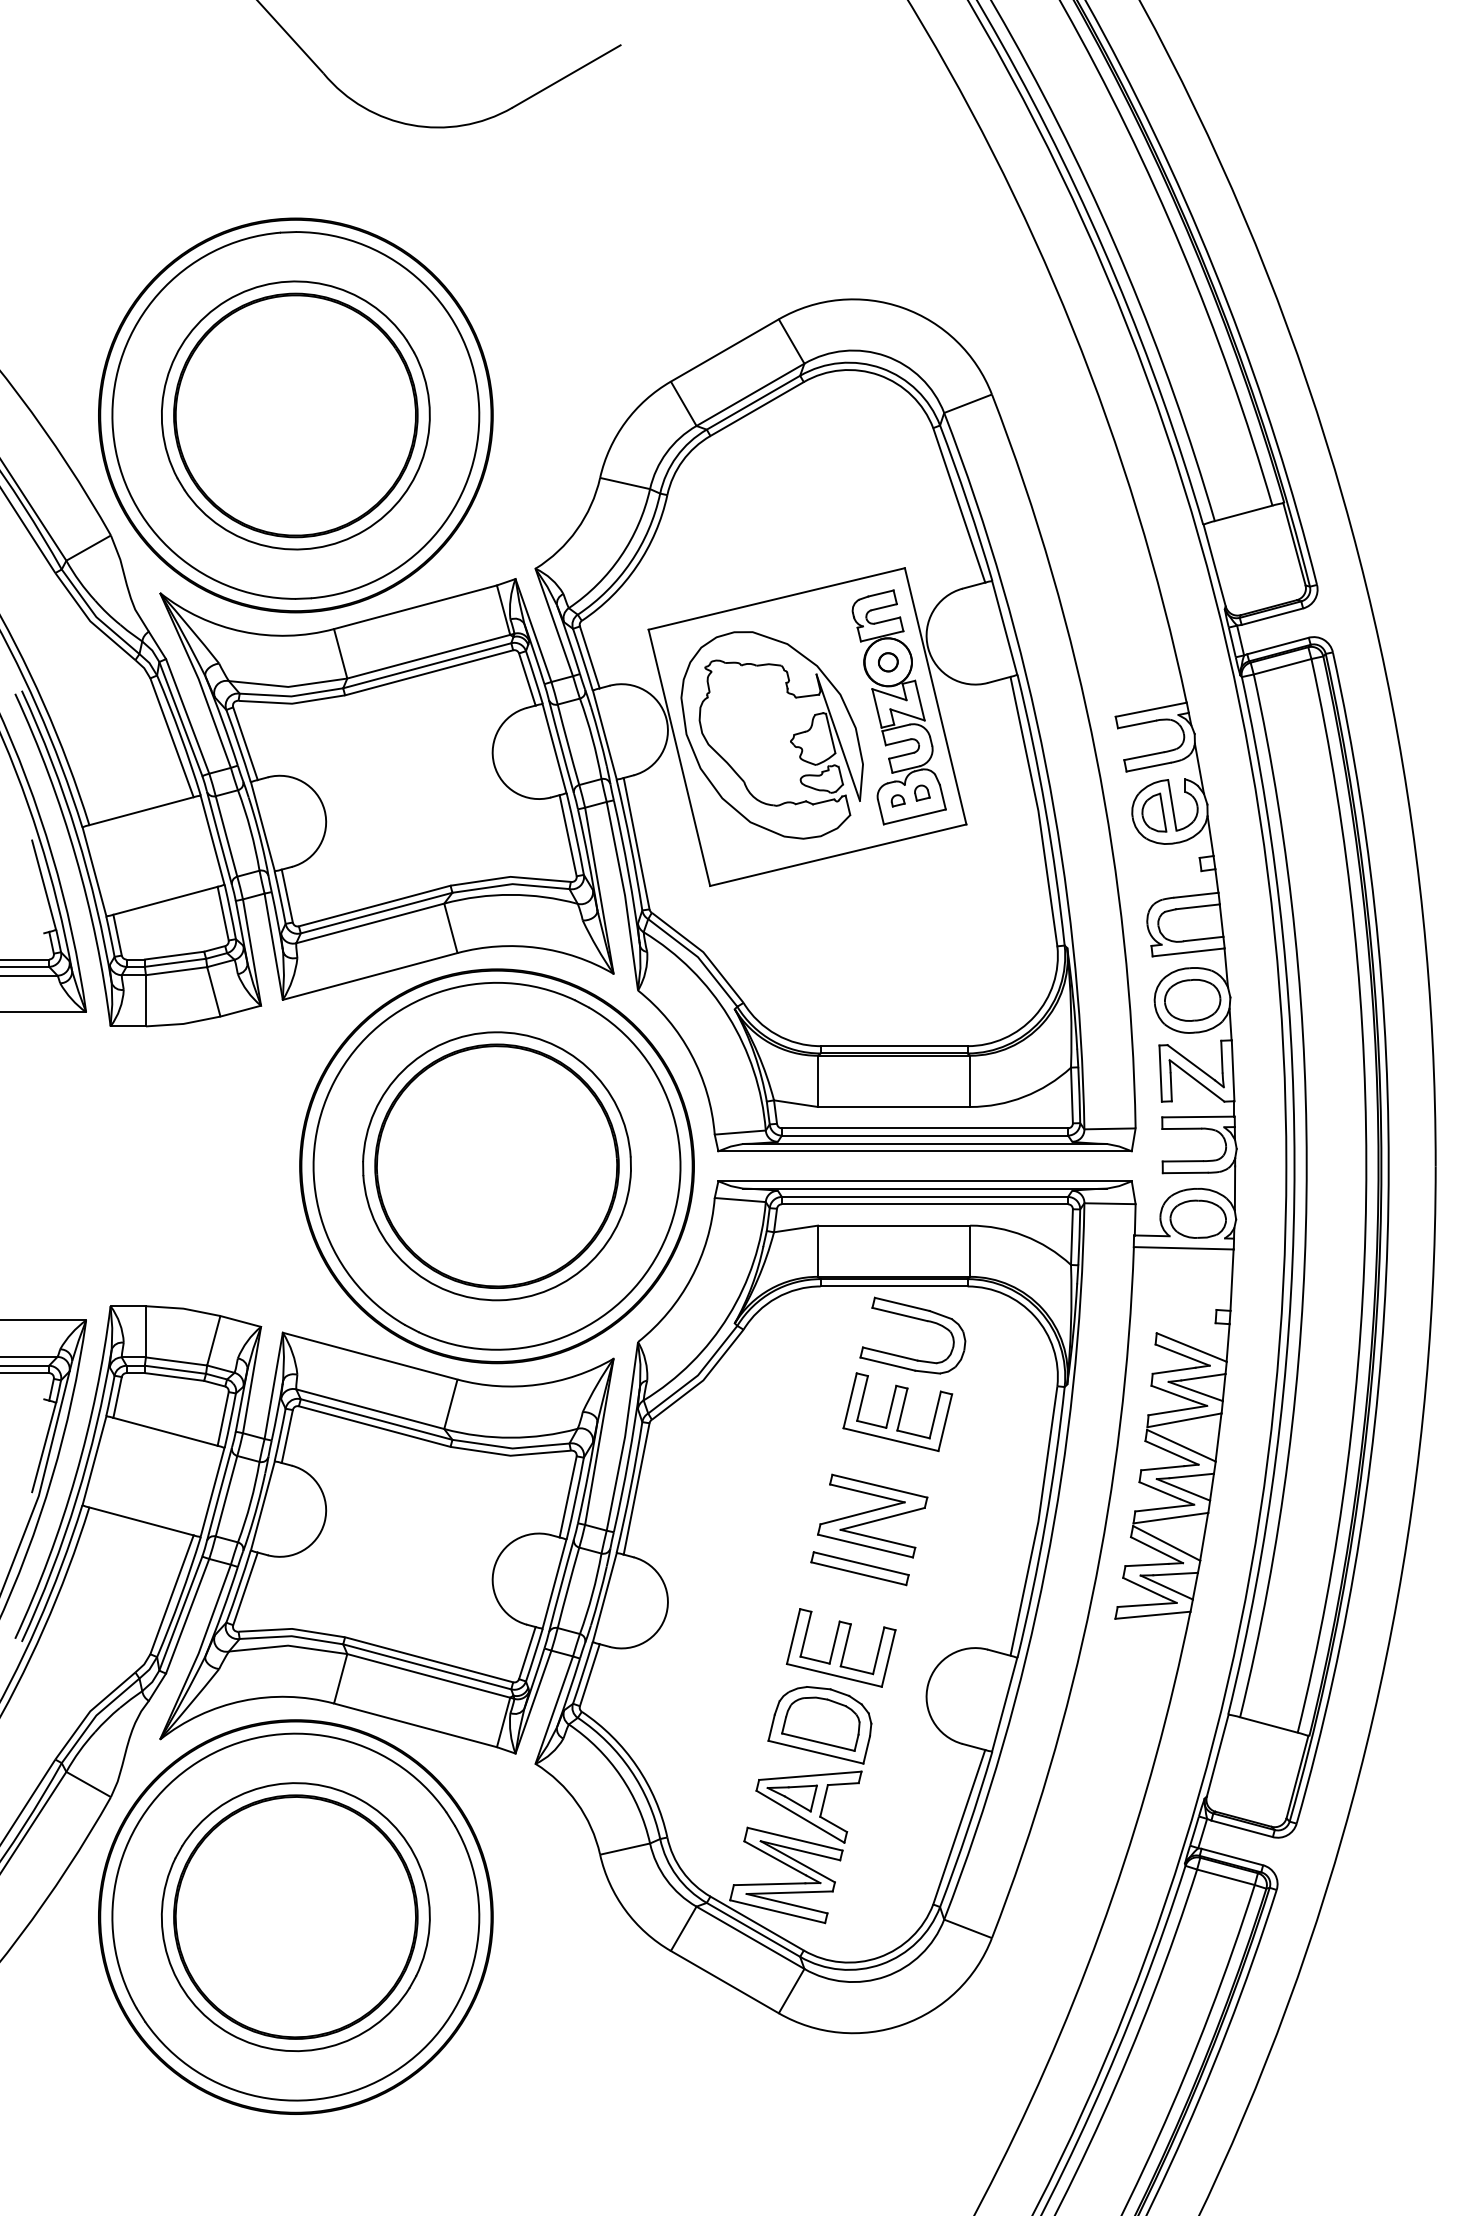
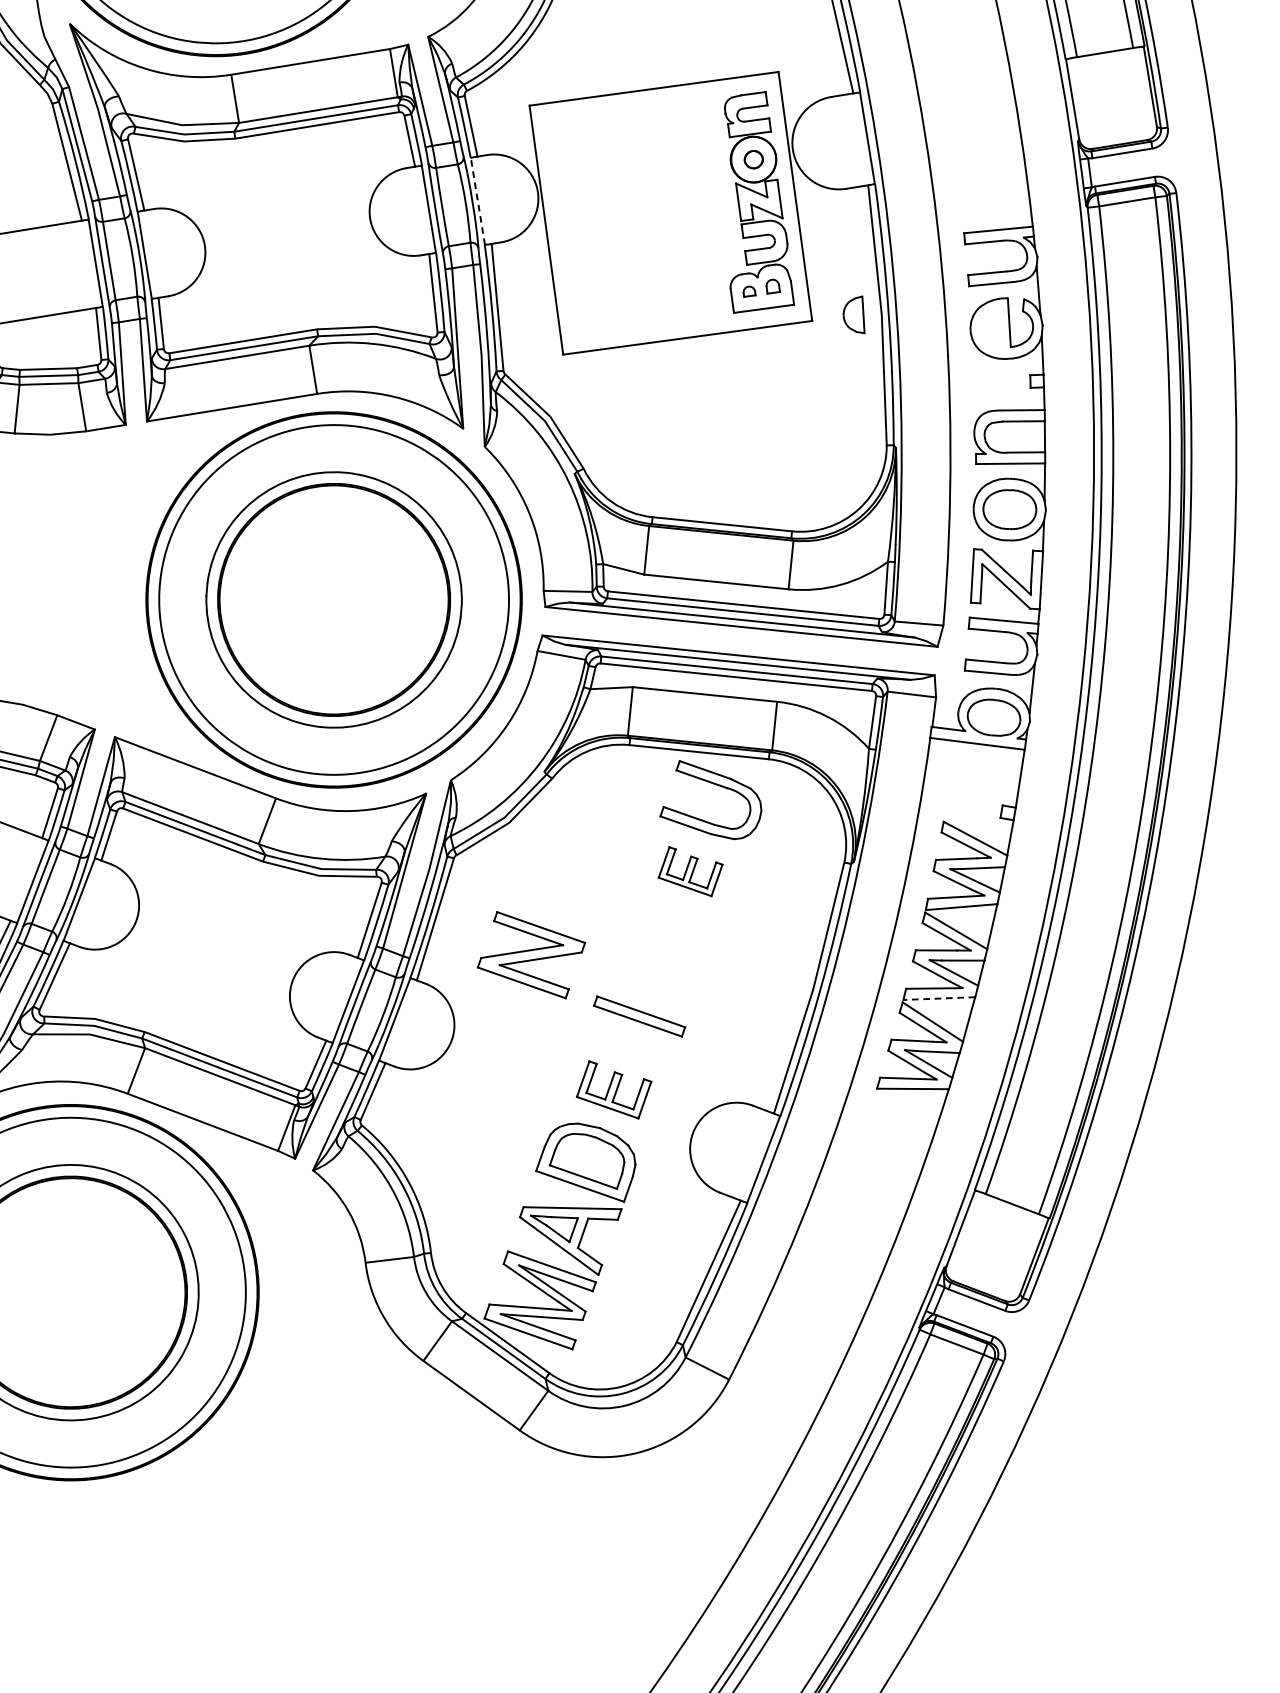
line: (604, 734) -> (477, 200), solid -> dashed
part: (790, 740) -> (653, 224), removed
part: (1154, 812) -> (855, 313), moved
part: (897, 1411) -> (690, 871), size x0.6
part: (872, 1515) -> (531, 954), moved
line: (1170, 1518) -> (938, 998), solid -> dashed
part: (840, 1647) -> (613, 1089), size x0.7

